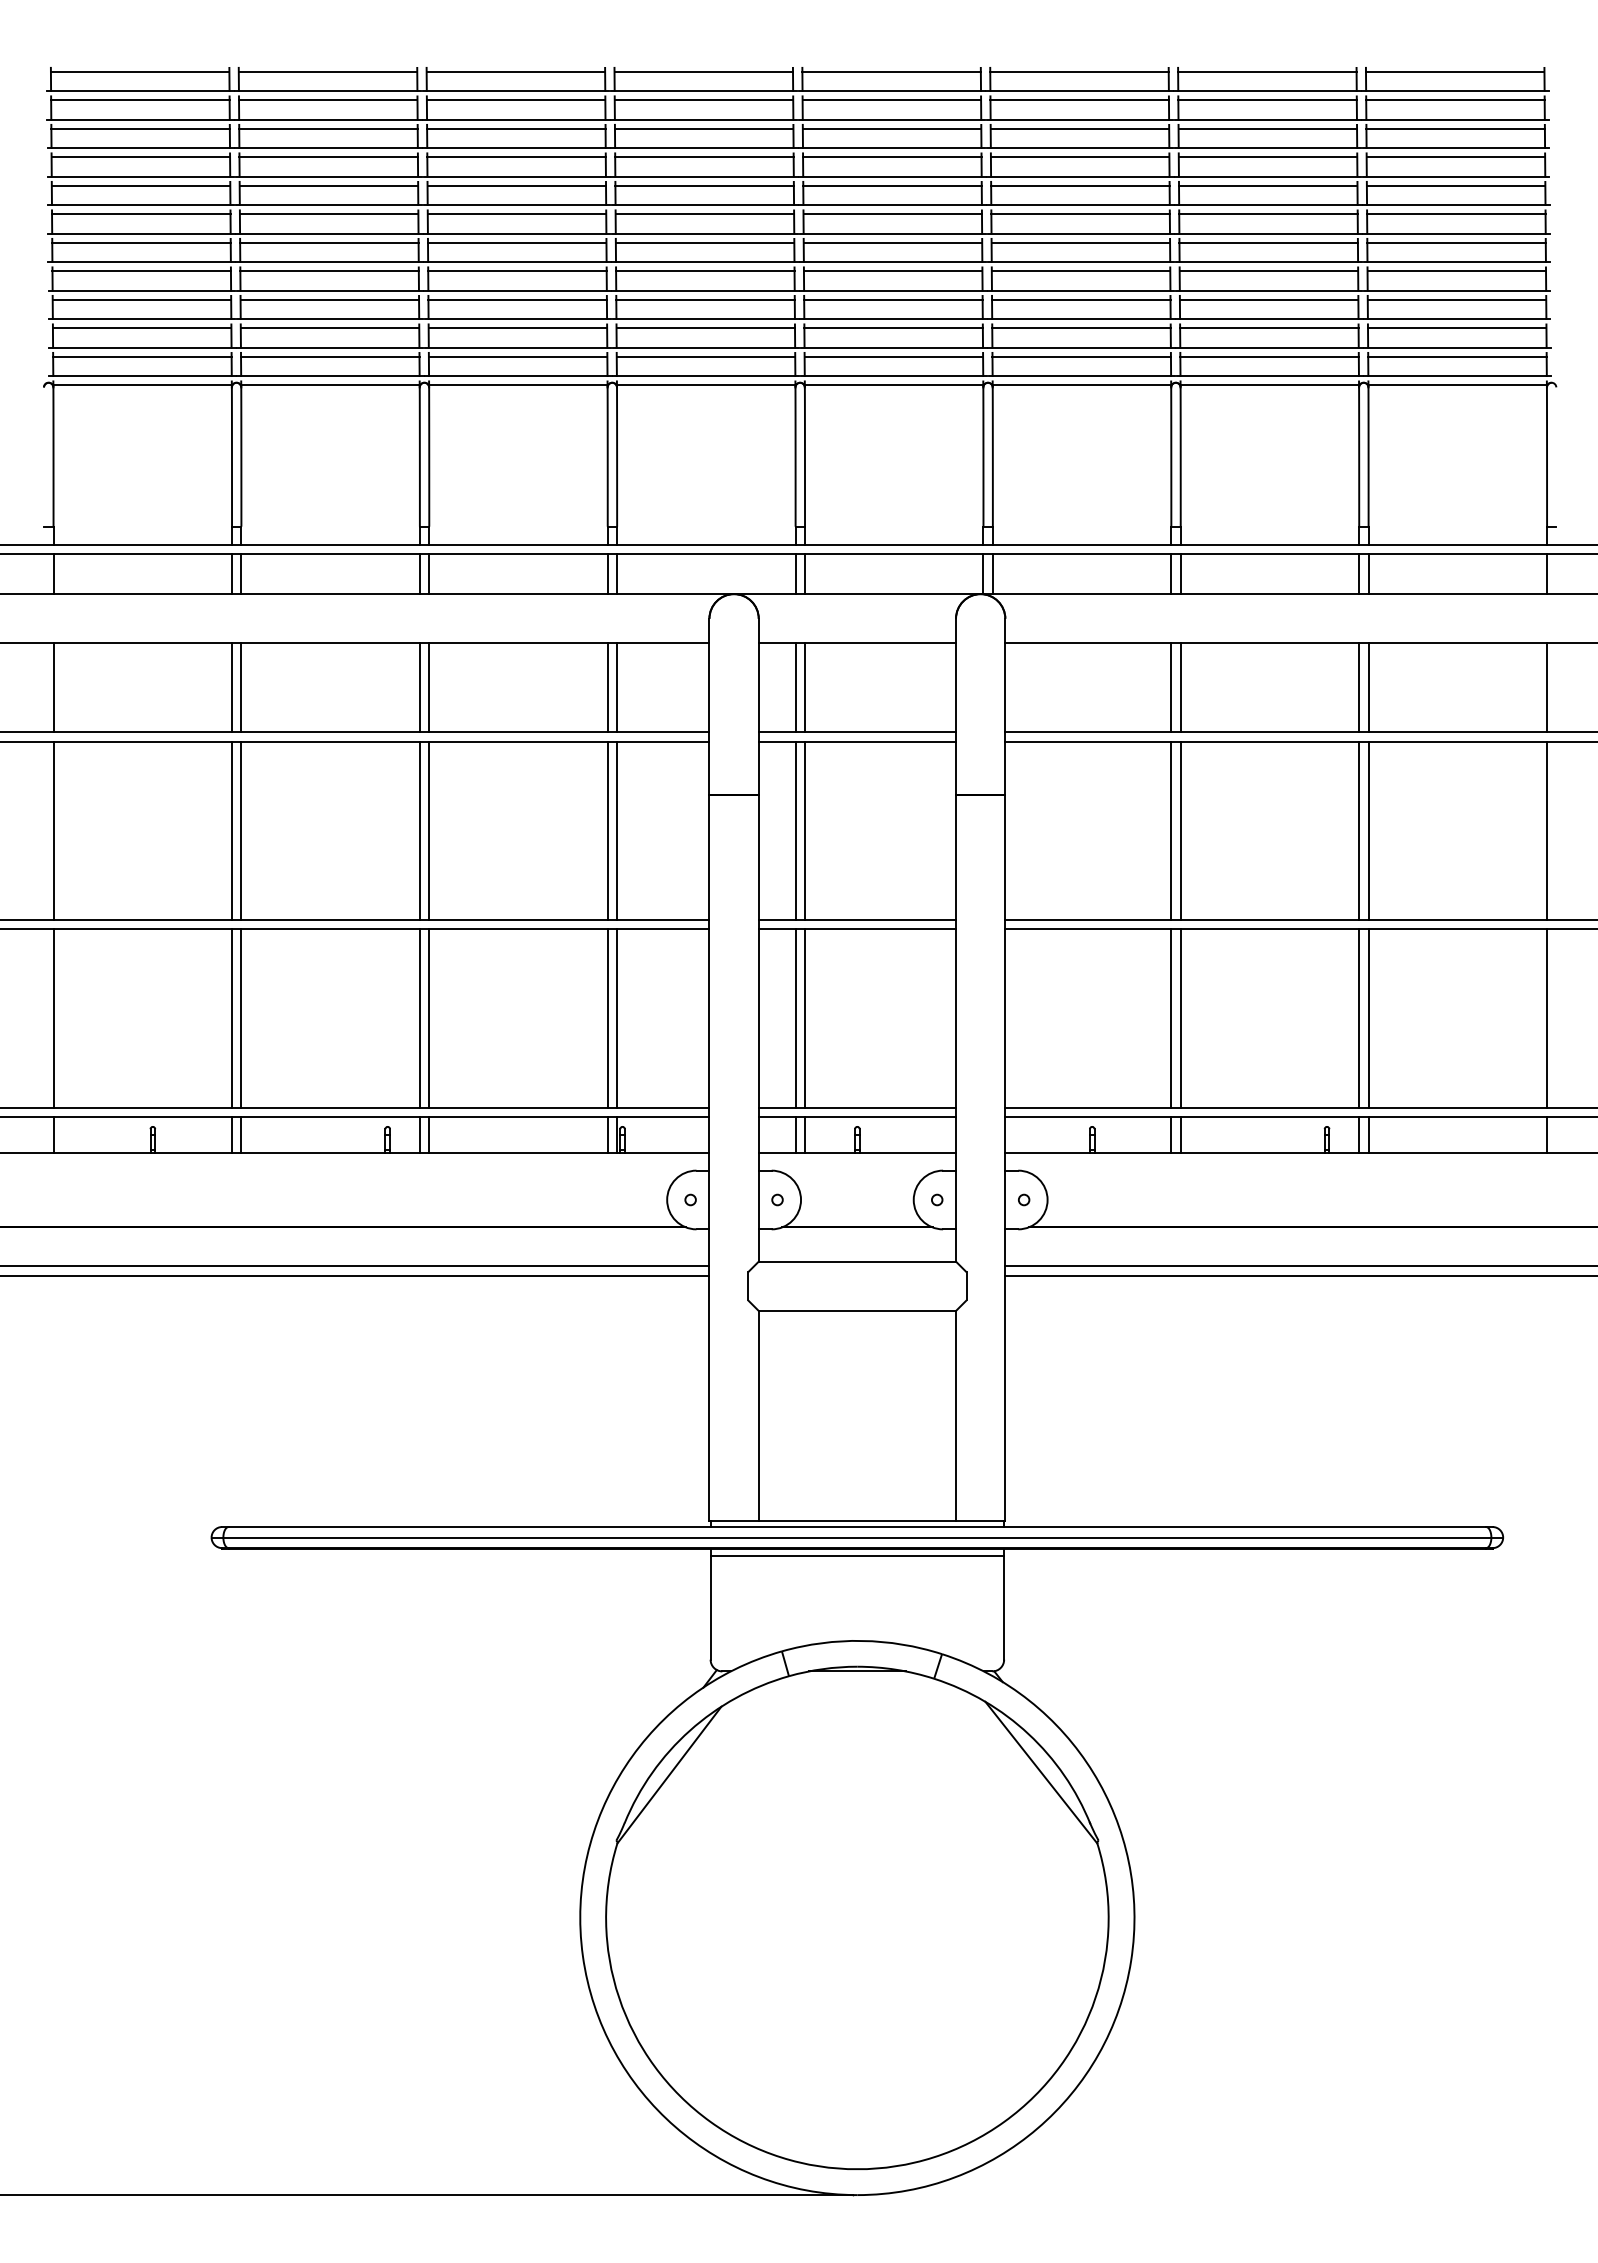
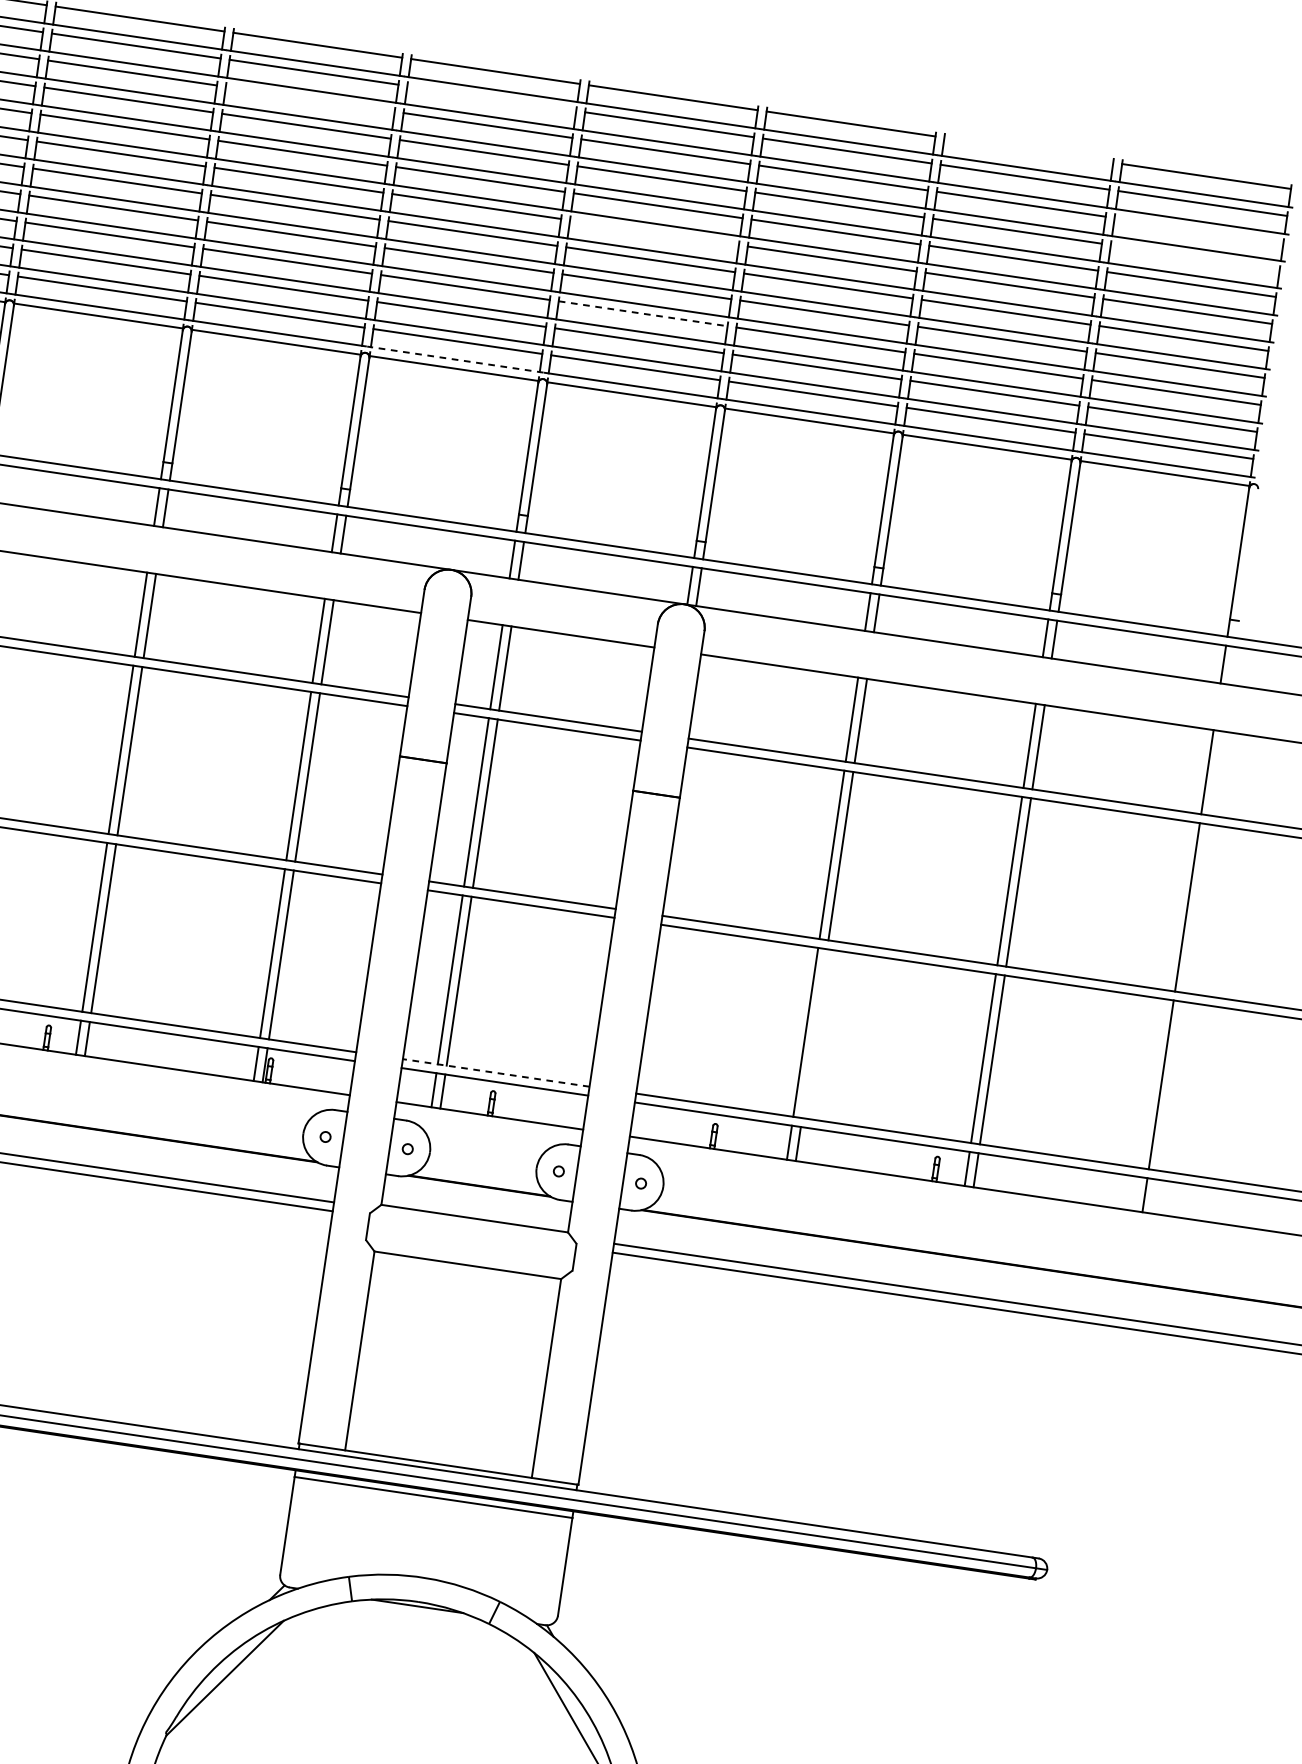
line: (1267, 71) -> (1029, 149), removed
line: (703, 100) -> (491, 98), removed
line: (516, 128) -> (310, 98), removed
line: (1455, 128) -> (1198, 230), removed
line: (1455, 157) -> (1194, 257), removed
line: (892, 214) -> (654, 232), removed
line: (893, 299) -> (643, 313), solid -> dashed
line: (705, 376) -> (454, 359), solid -> dashed
line: (1180, 1018) -> (814, 1033), removed
line: (857, 1107) -> (496, 1072), solid -> dashed

